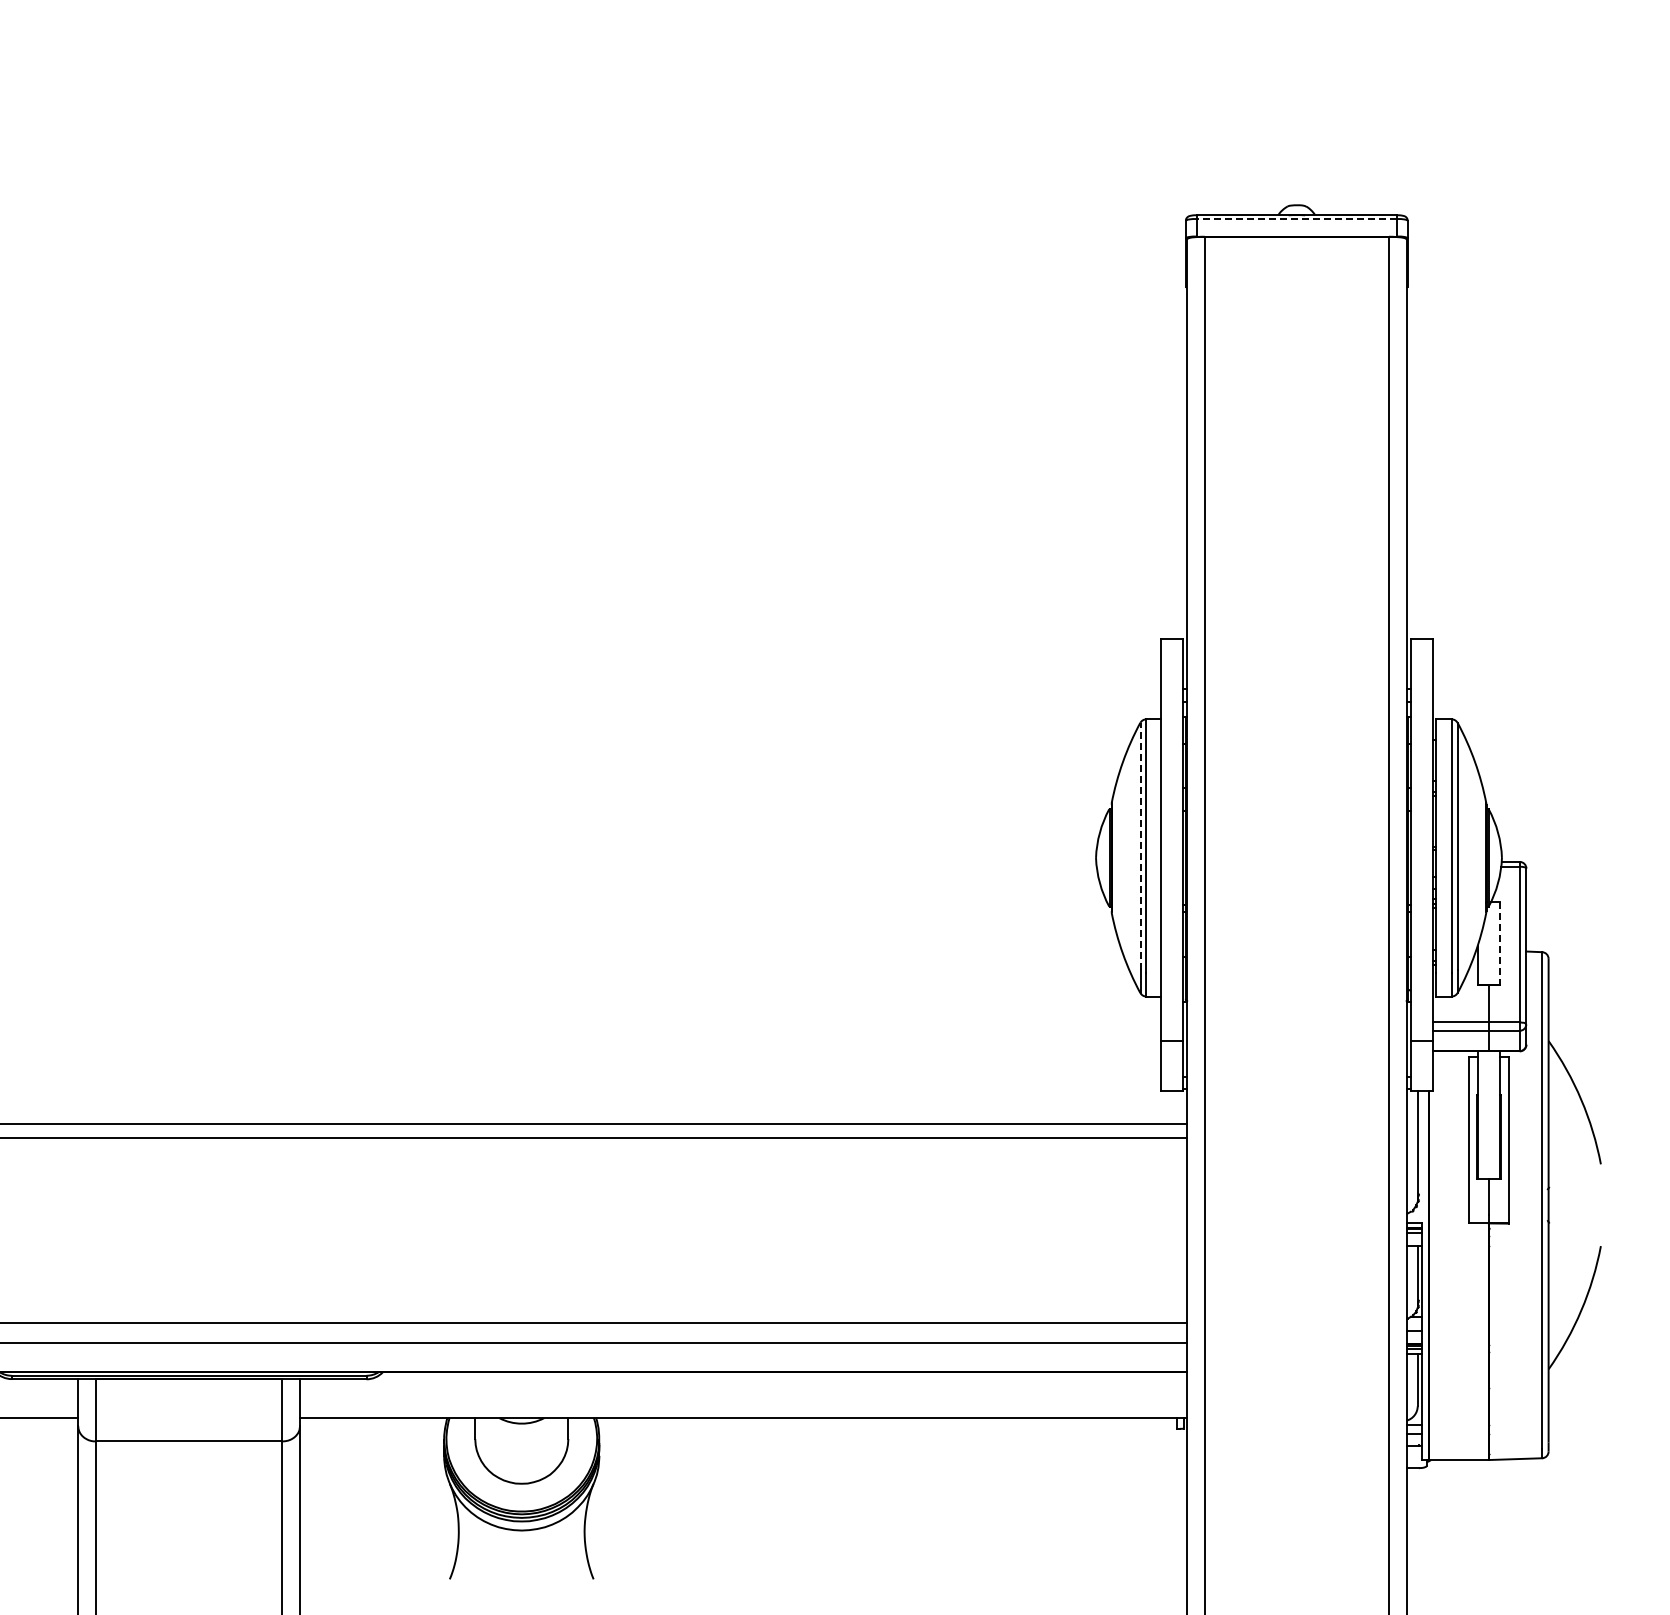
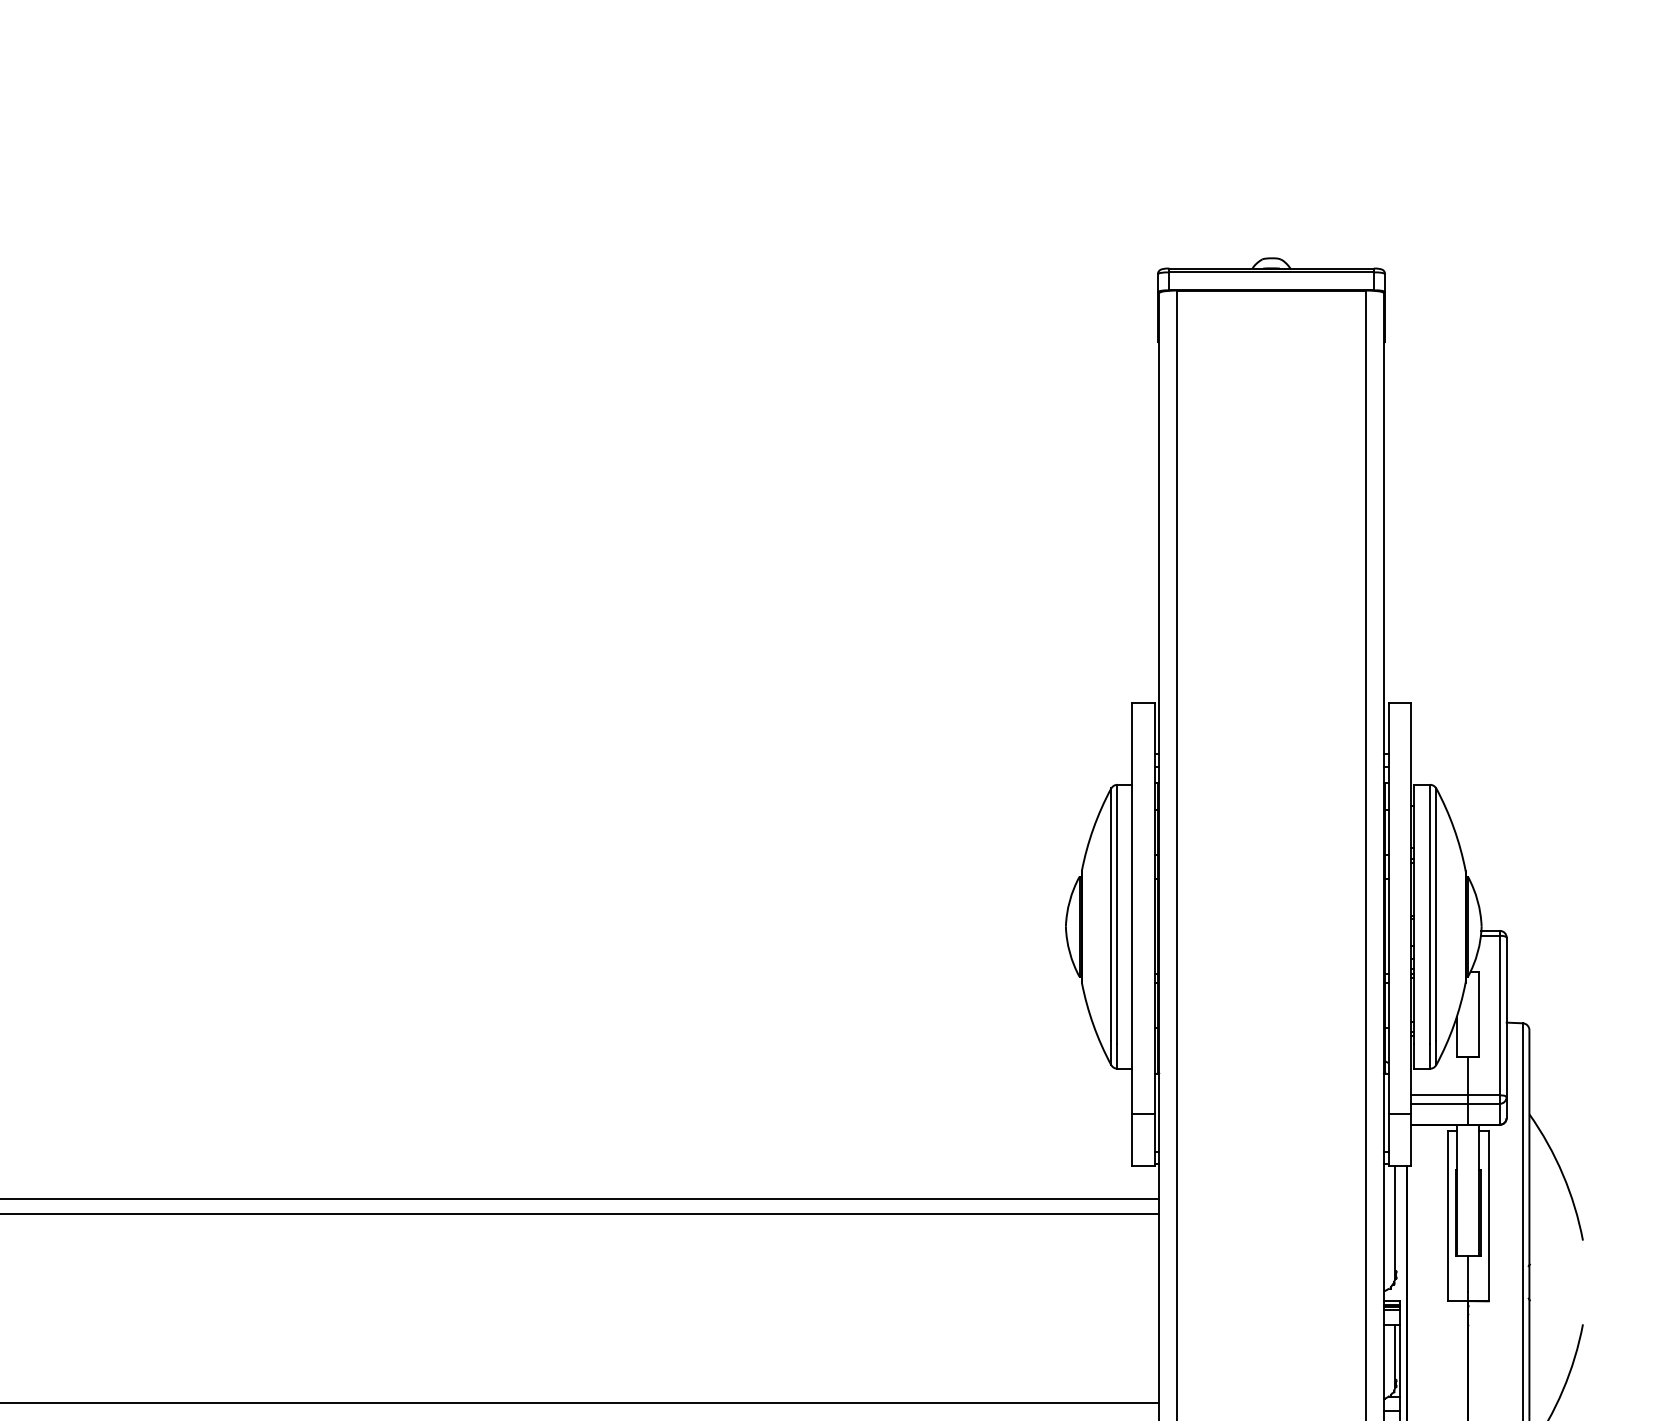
line: (1296, 219) -> (1271, 272), dashed -> solid
line: (1140, 845) -> (1111, 914), dashed -> solid
line: (1499, 943) -> (1479, 1014), dashed -> solid

